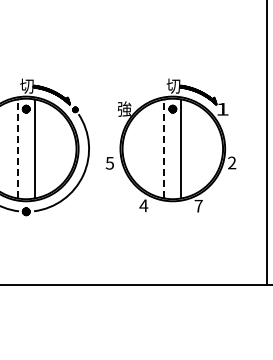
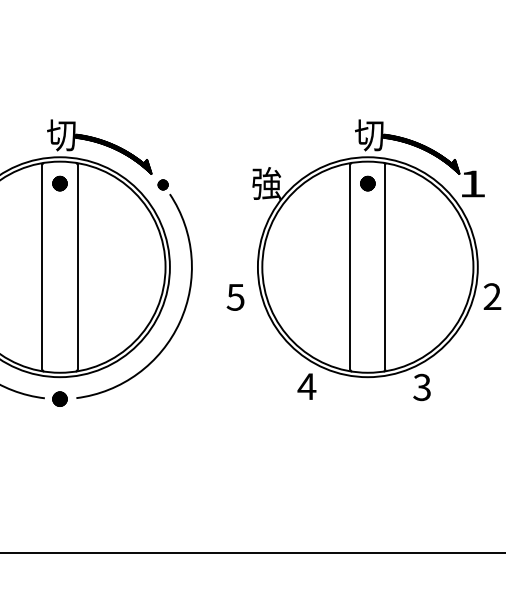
line: (17, 148) -> (41, 266), dashed -> solid
line: (164, 148) -> (350, 266), dashed -> solid
text: (198, 205) -> (421, 386), 7 -> 3

